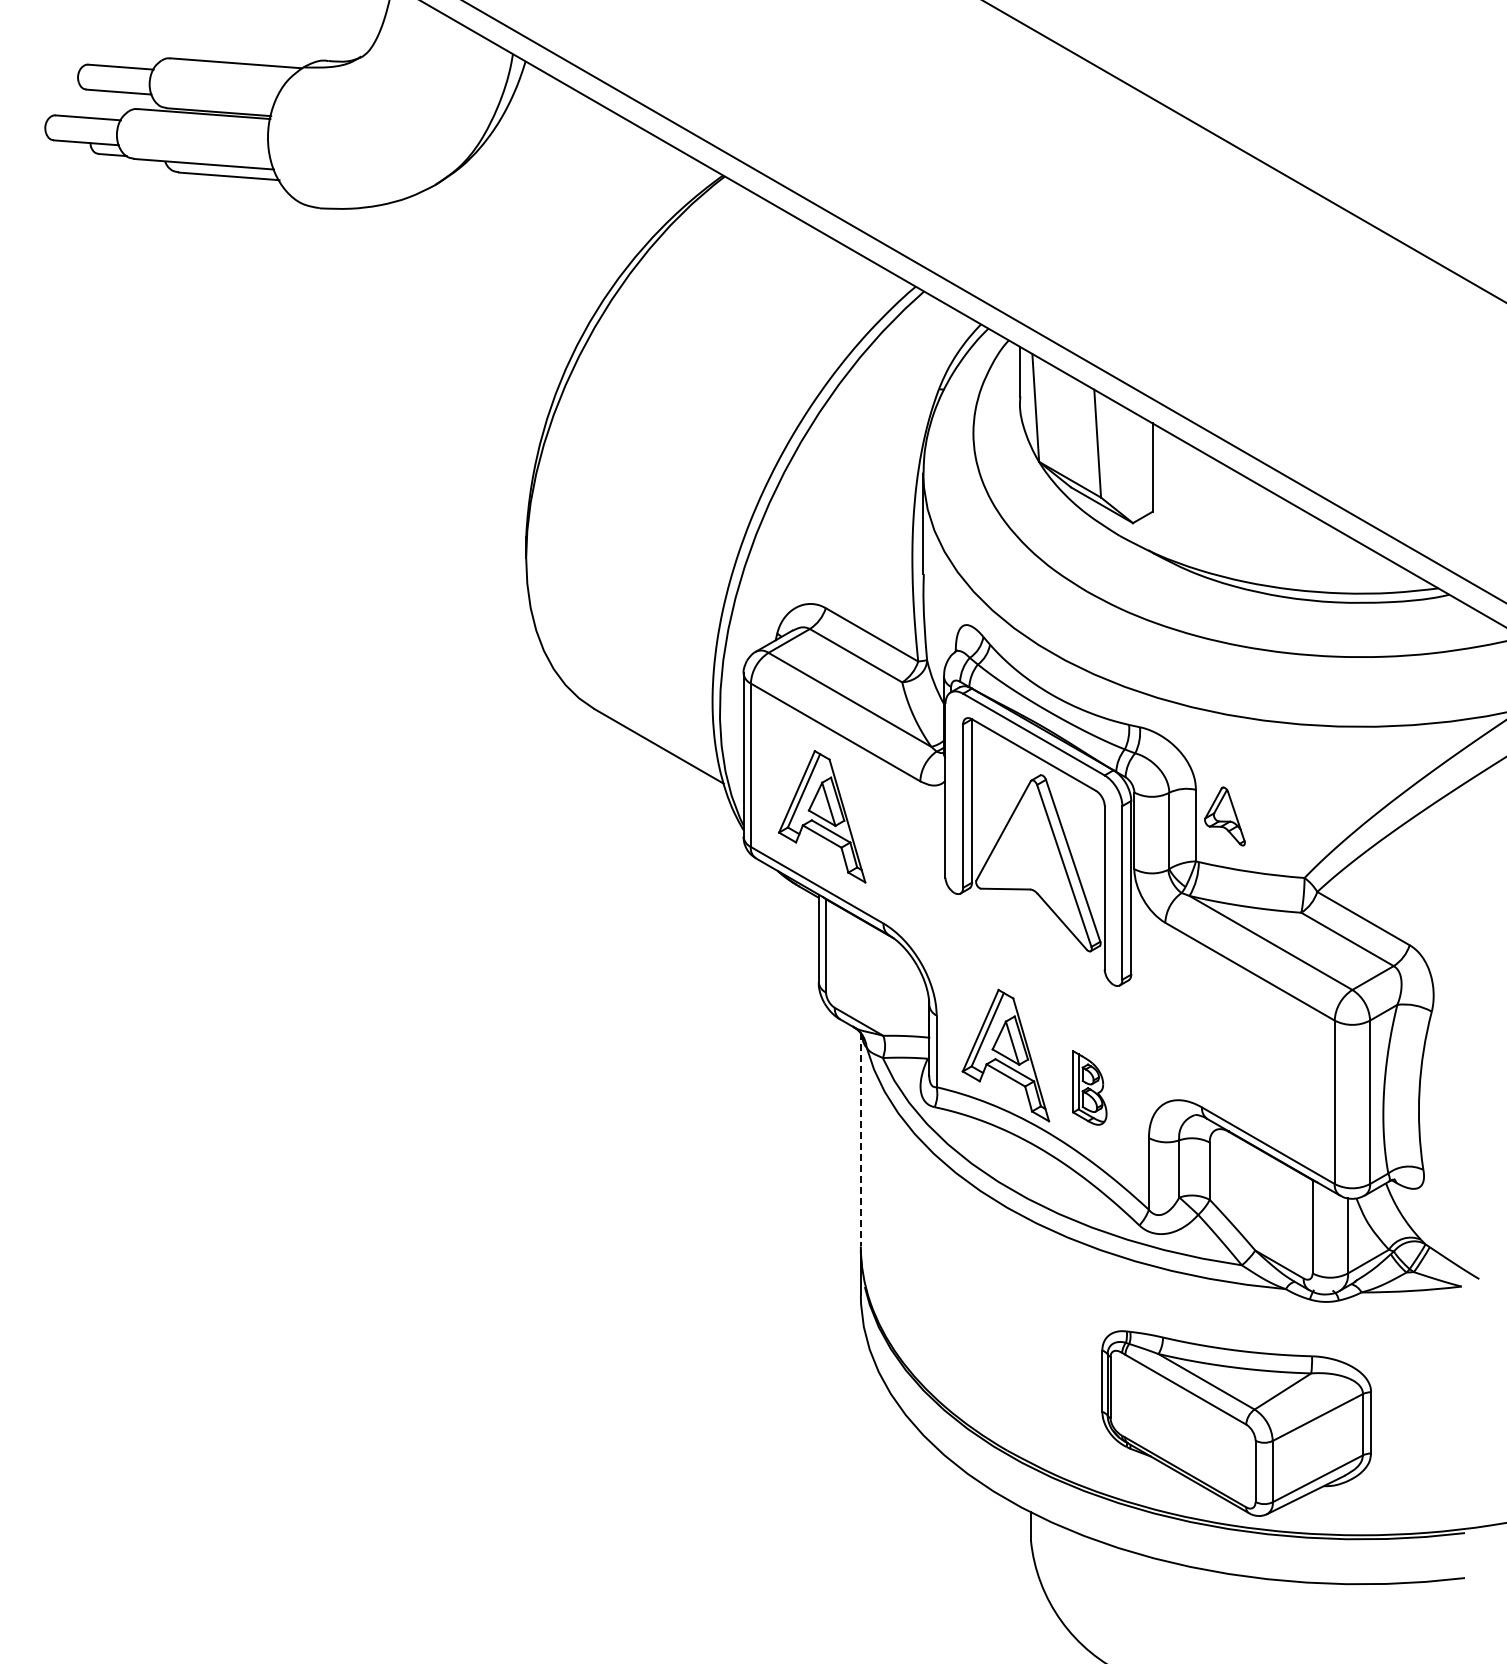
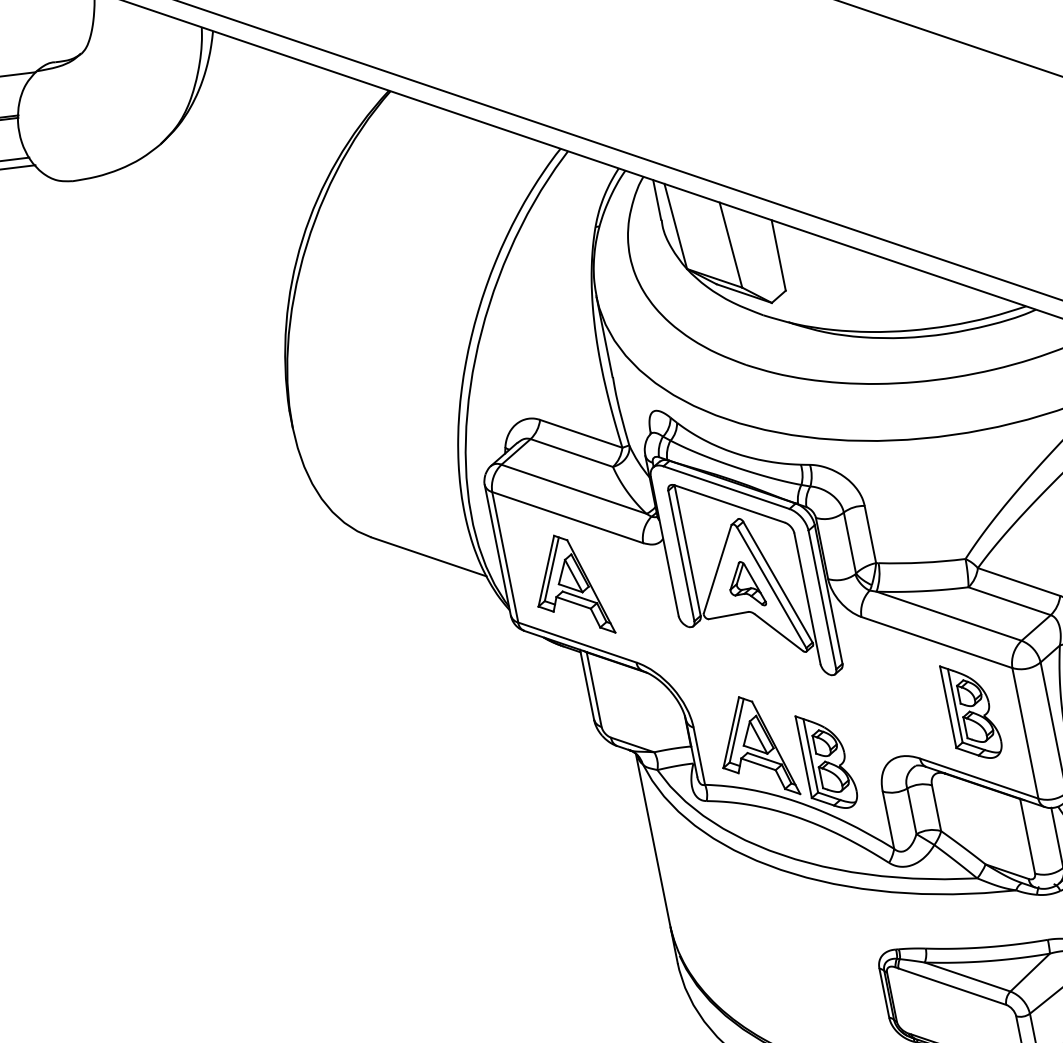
part: (1224, 816) -> (745, 585), moved
part: (1275, 1062) -> (971, 710), added
part: (1089, 1087) -> (827, 760), size x1.67
line: (860, 1139) -> (652, 838), dashed -> solid

